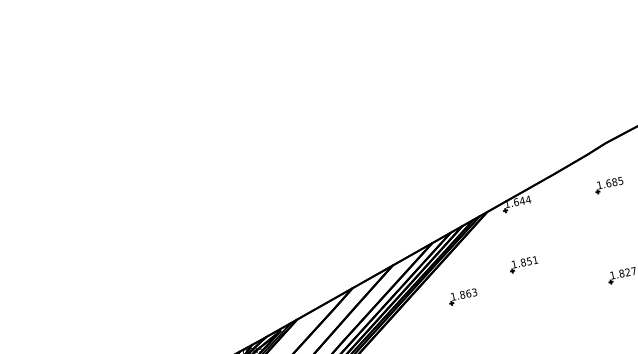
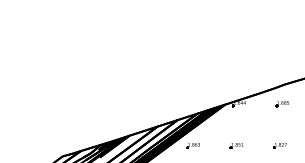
part: (523, 264) -> (236, 145), moved
part: (461, 296) -> (192, 145), moved

